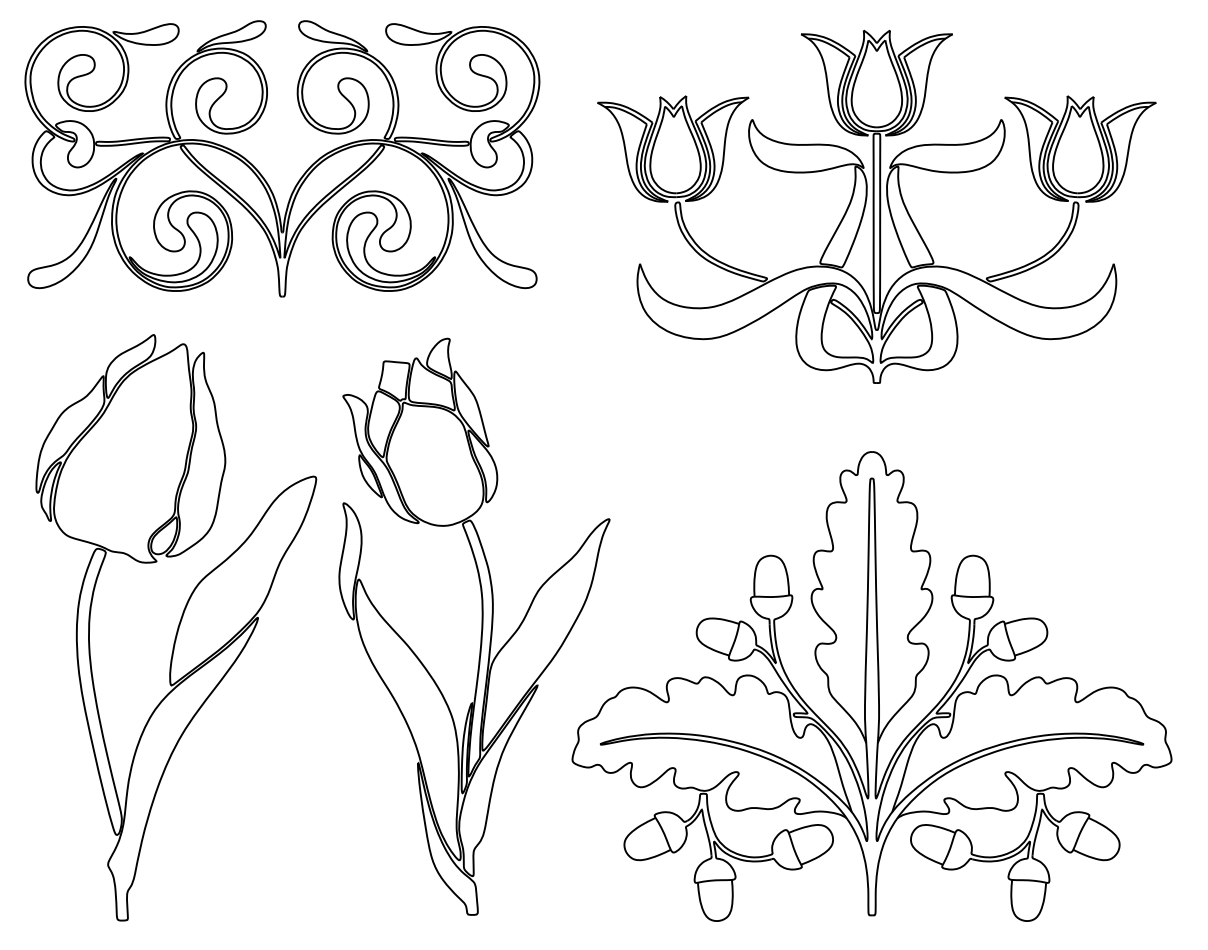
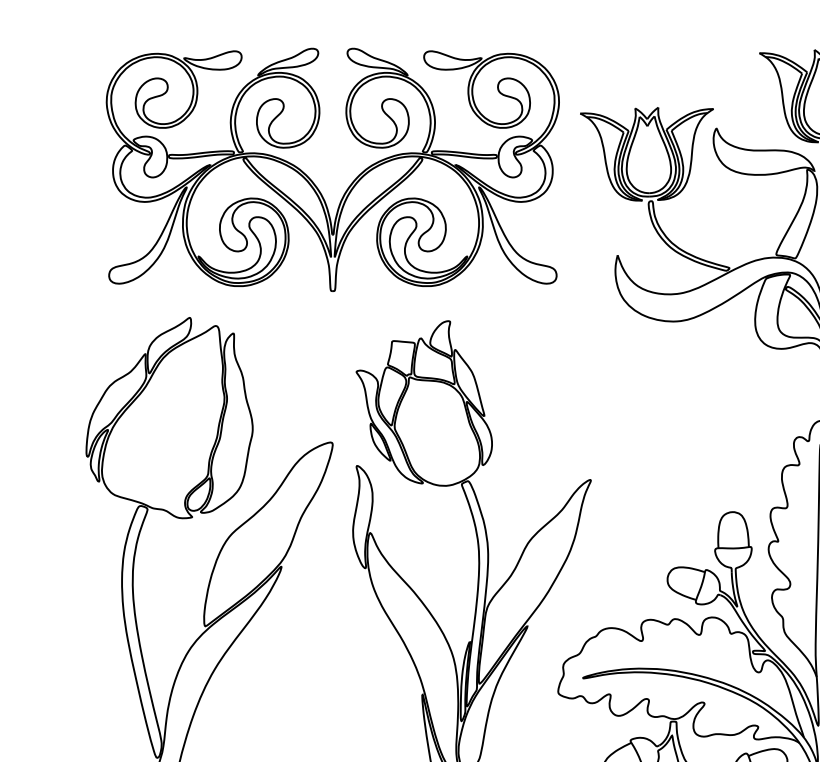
part: (303, 173) -> (351, 182), moved

